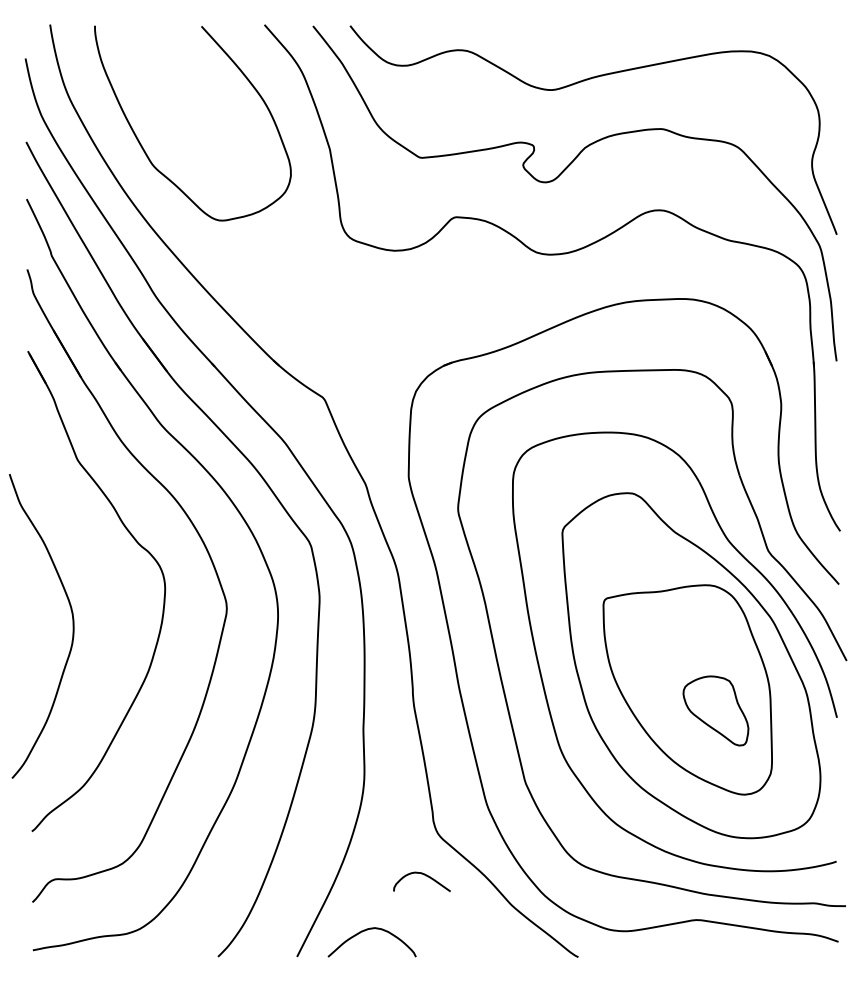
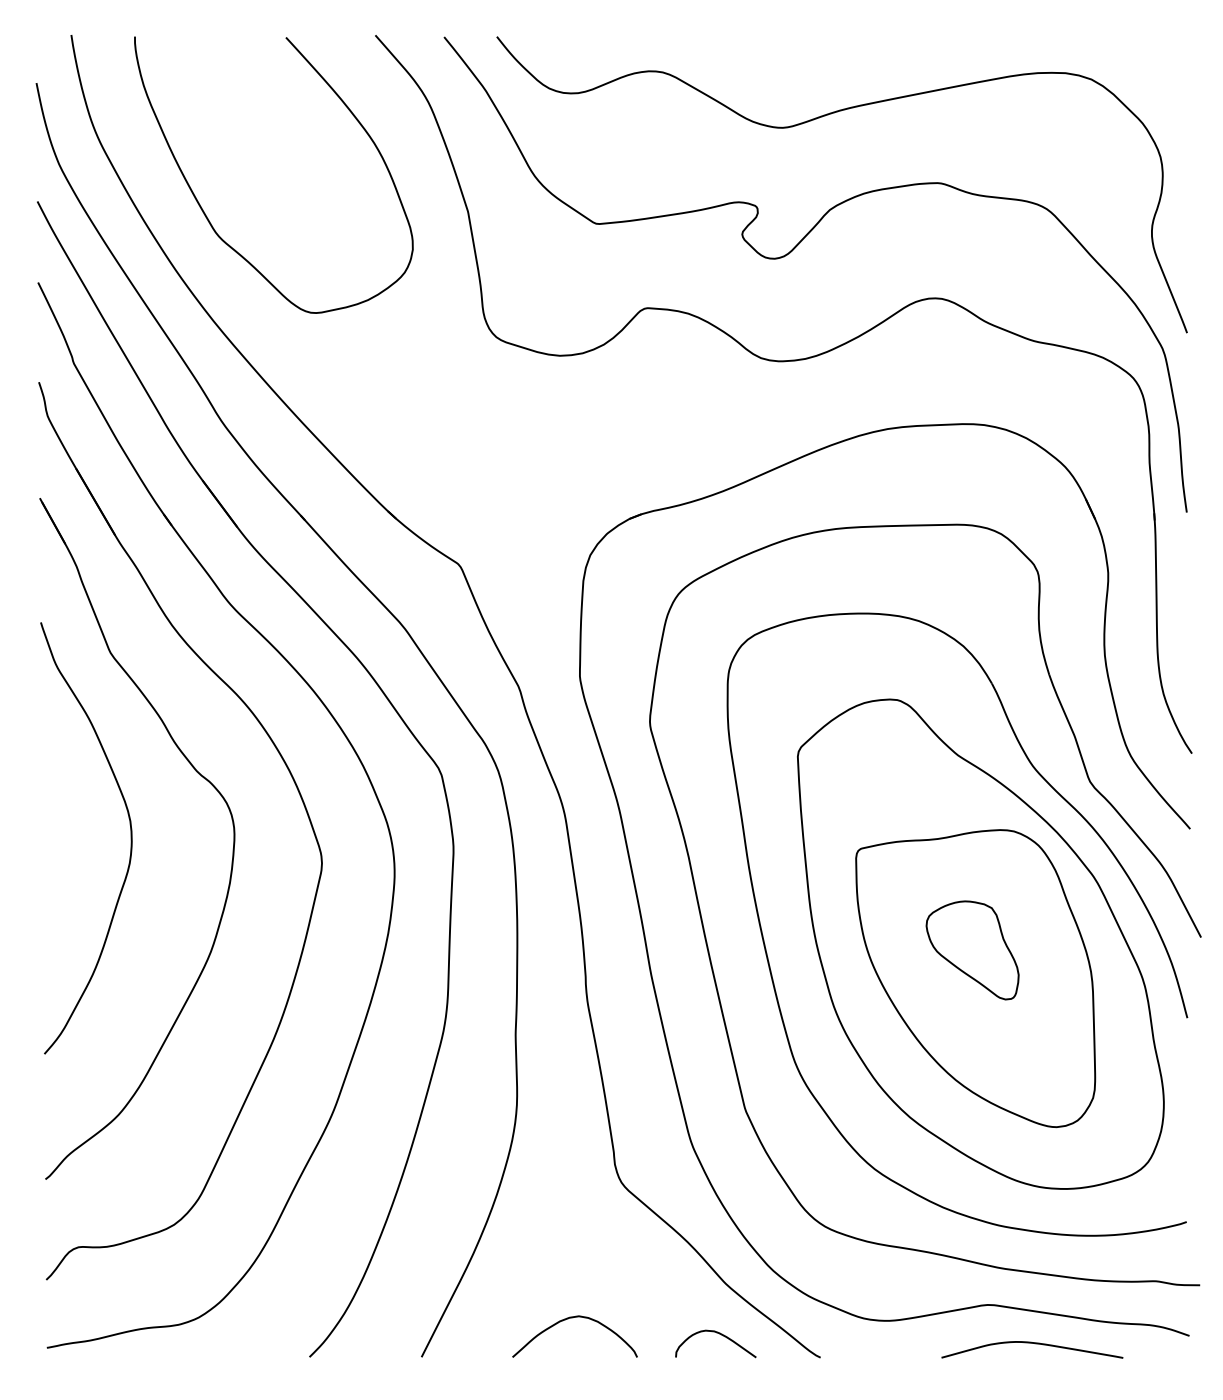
curve: (72, 626) -> (130, 838), moved
part: (715, 711) -> (972, 950), moved
curve: (424, 875) -> (719, 1334), moved
curve: (371, 929) -> (573, 1318), moved
curve: (729, 947) -> (1035, 1344), added

